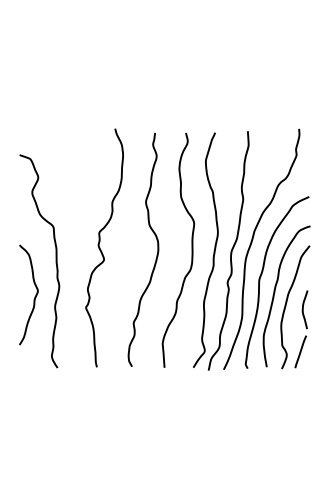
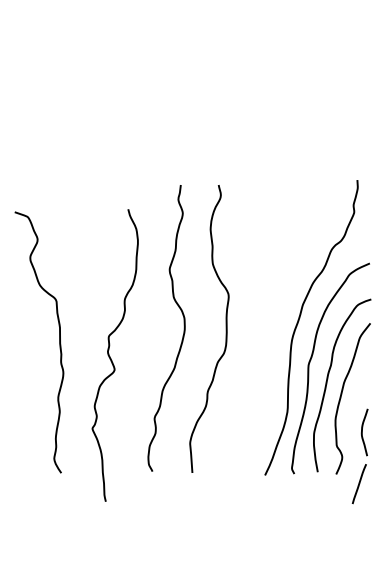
curve: (101, 249) -> (111, 357), moved
part: (221, 250) -> (262, 329), removed
curve: (34, 296) -> (33, 385), removed
part: (301, 329) -> (360, 456), moved

